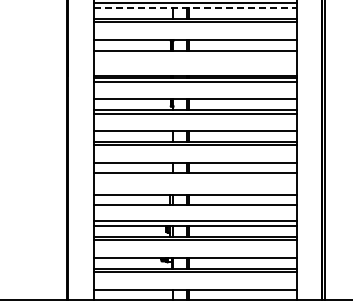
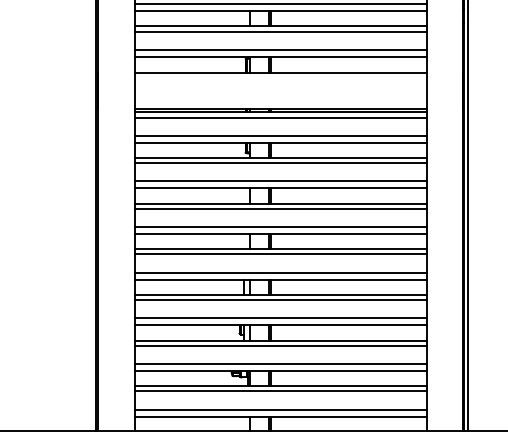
line: (195, 7) -> (281, 10), dashed -> solid
line: (194, 34) -> (279, 49), added
line: (194, 94) -> (279, 135), added
line: (194, 126) -> (279, 181), added
line: (194, 157) -> (279, 226), added
line: (194, 176) -> (279, 253), added
line: (194, 189) -> (279, 272), added
line: (194, 208) -> (279, 299), added
line: (194, 253) -> (279, 364), added
line: (194, 284) -> (279, 409), added

